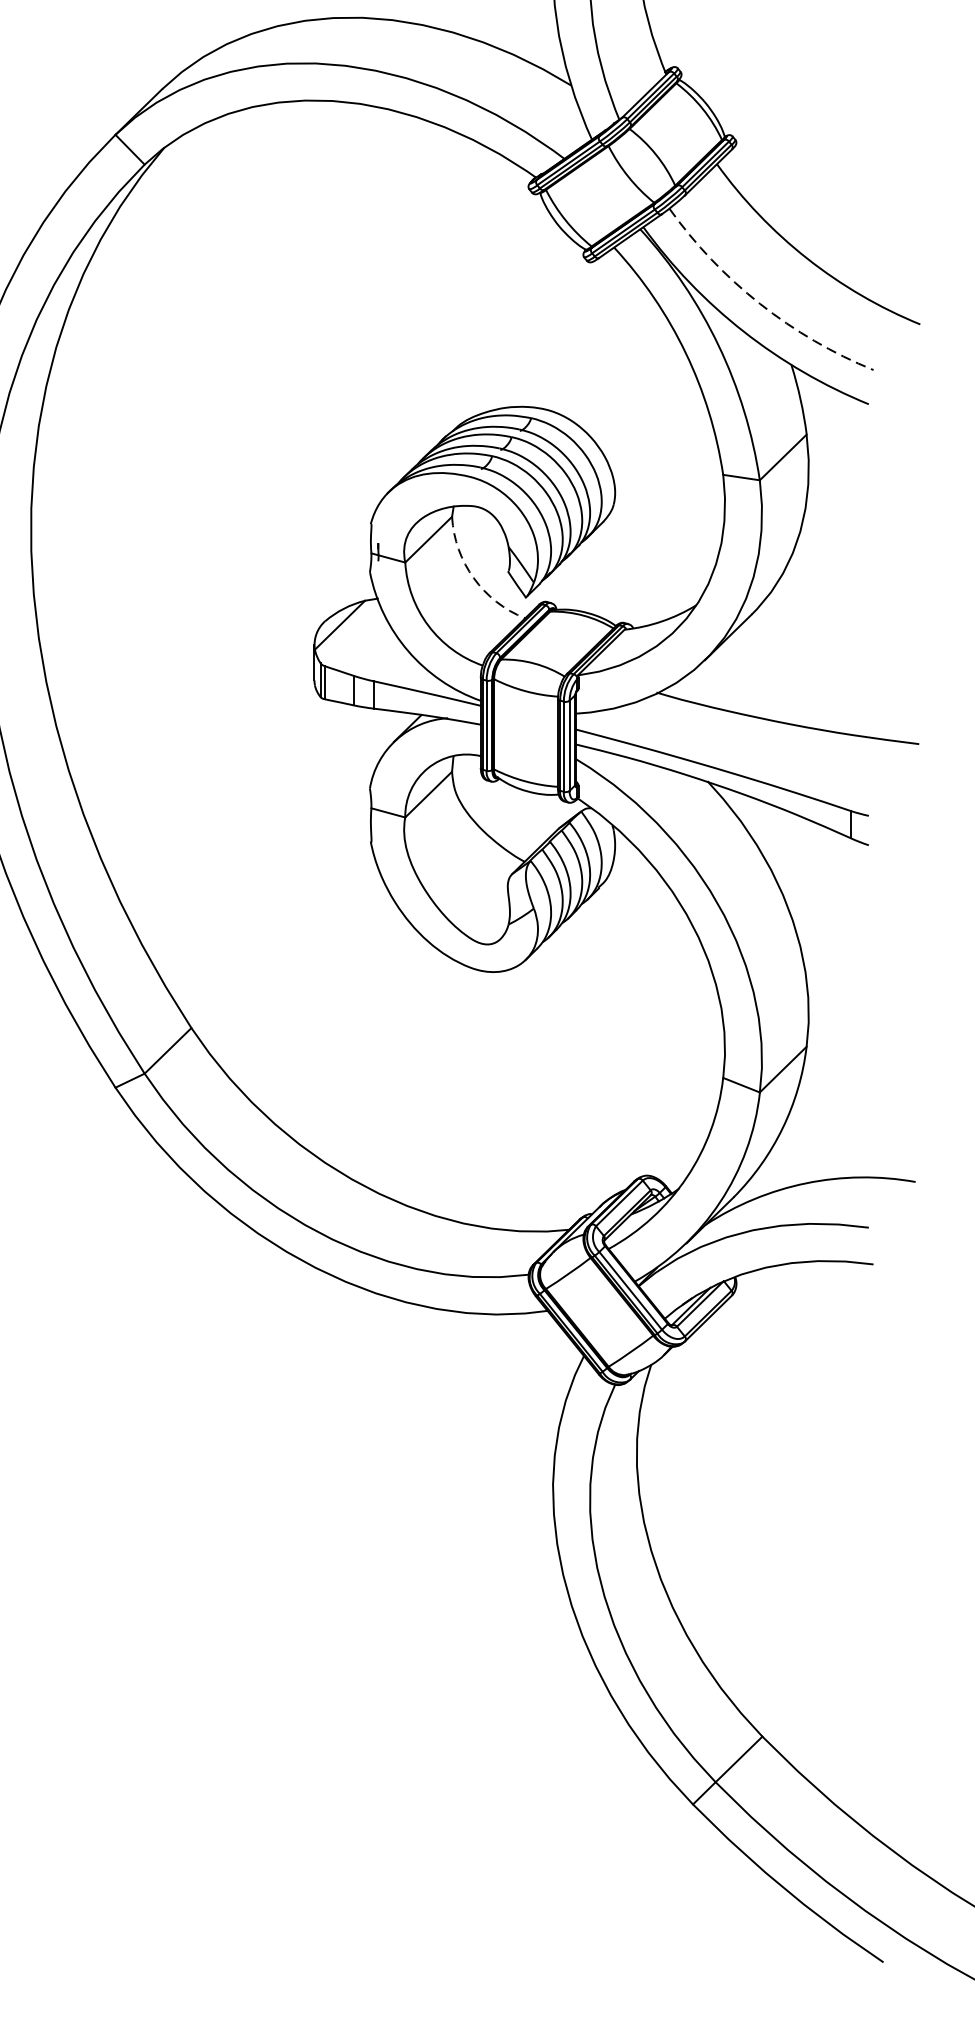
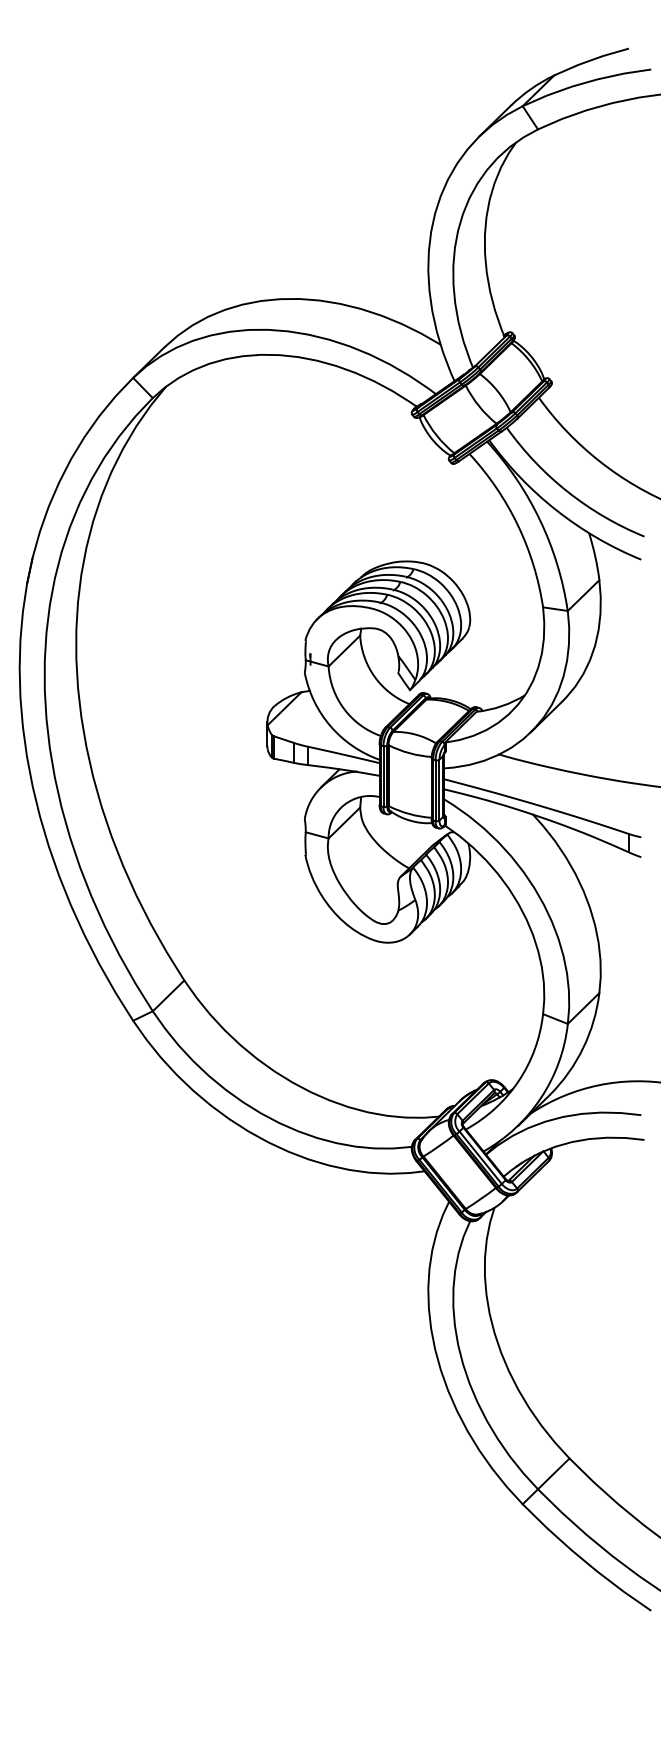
arc: (759, 303) -> (567, 491), dashed -> solid
arc: (473, 578) -> (374, 677), dashed -> solid

